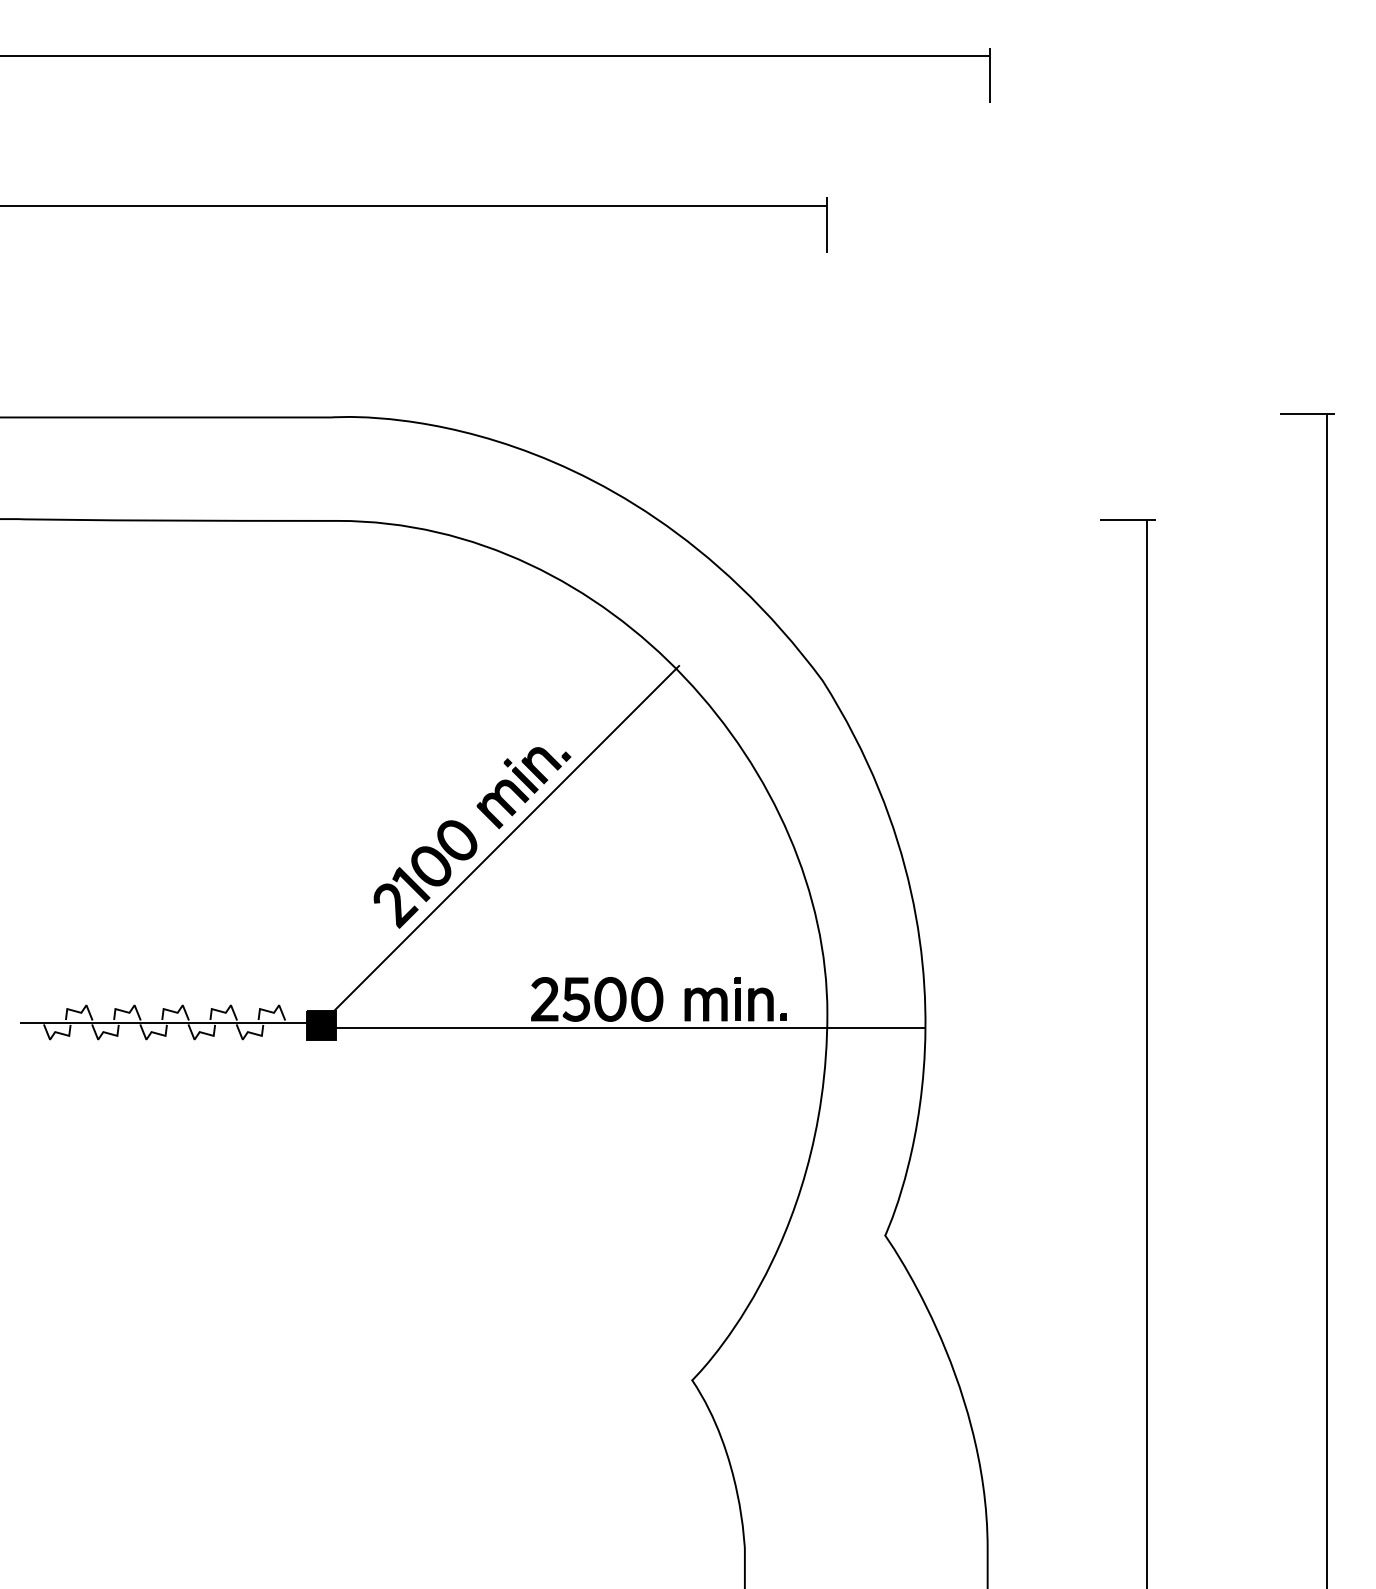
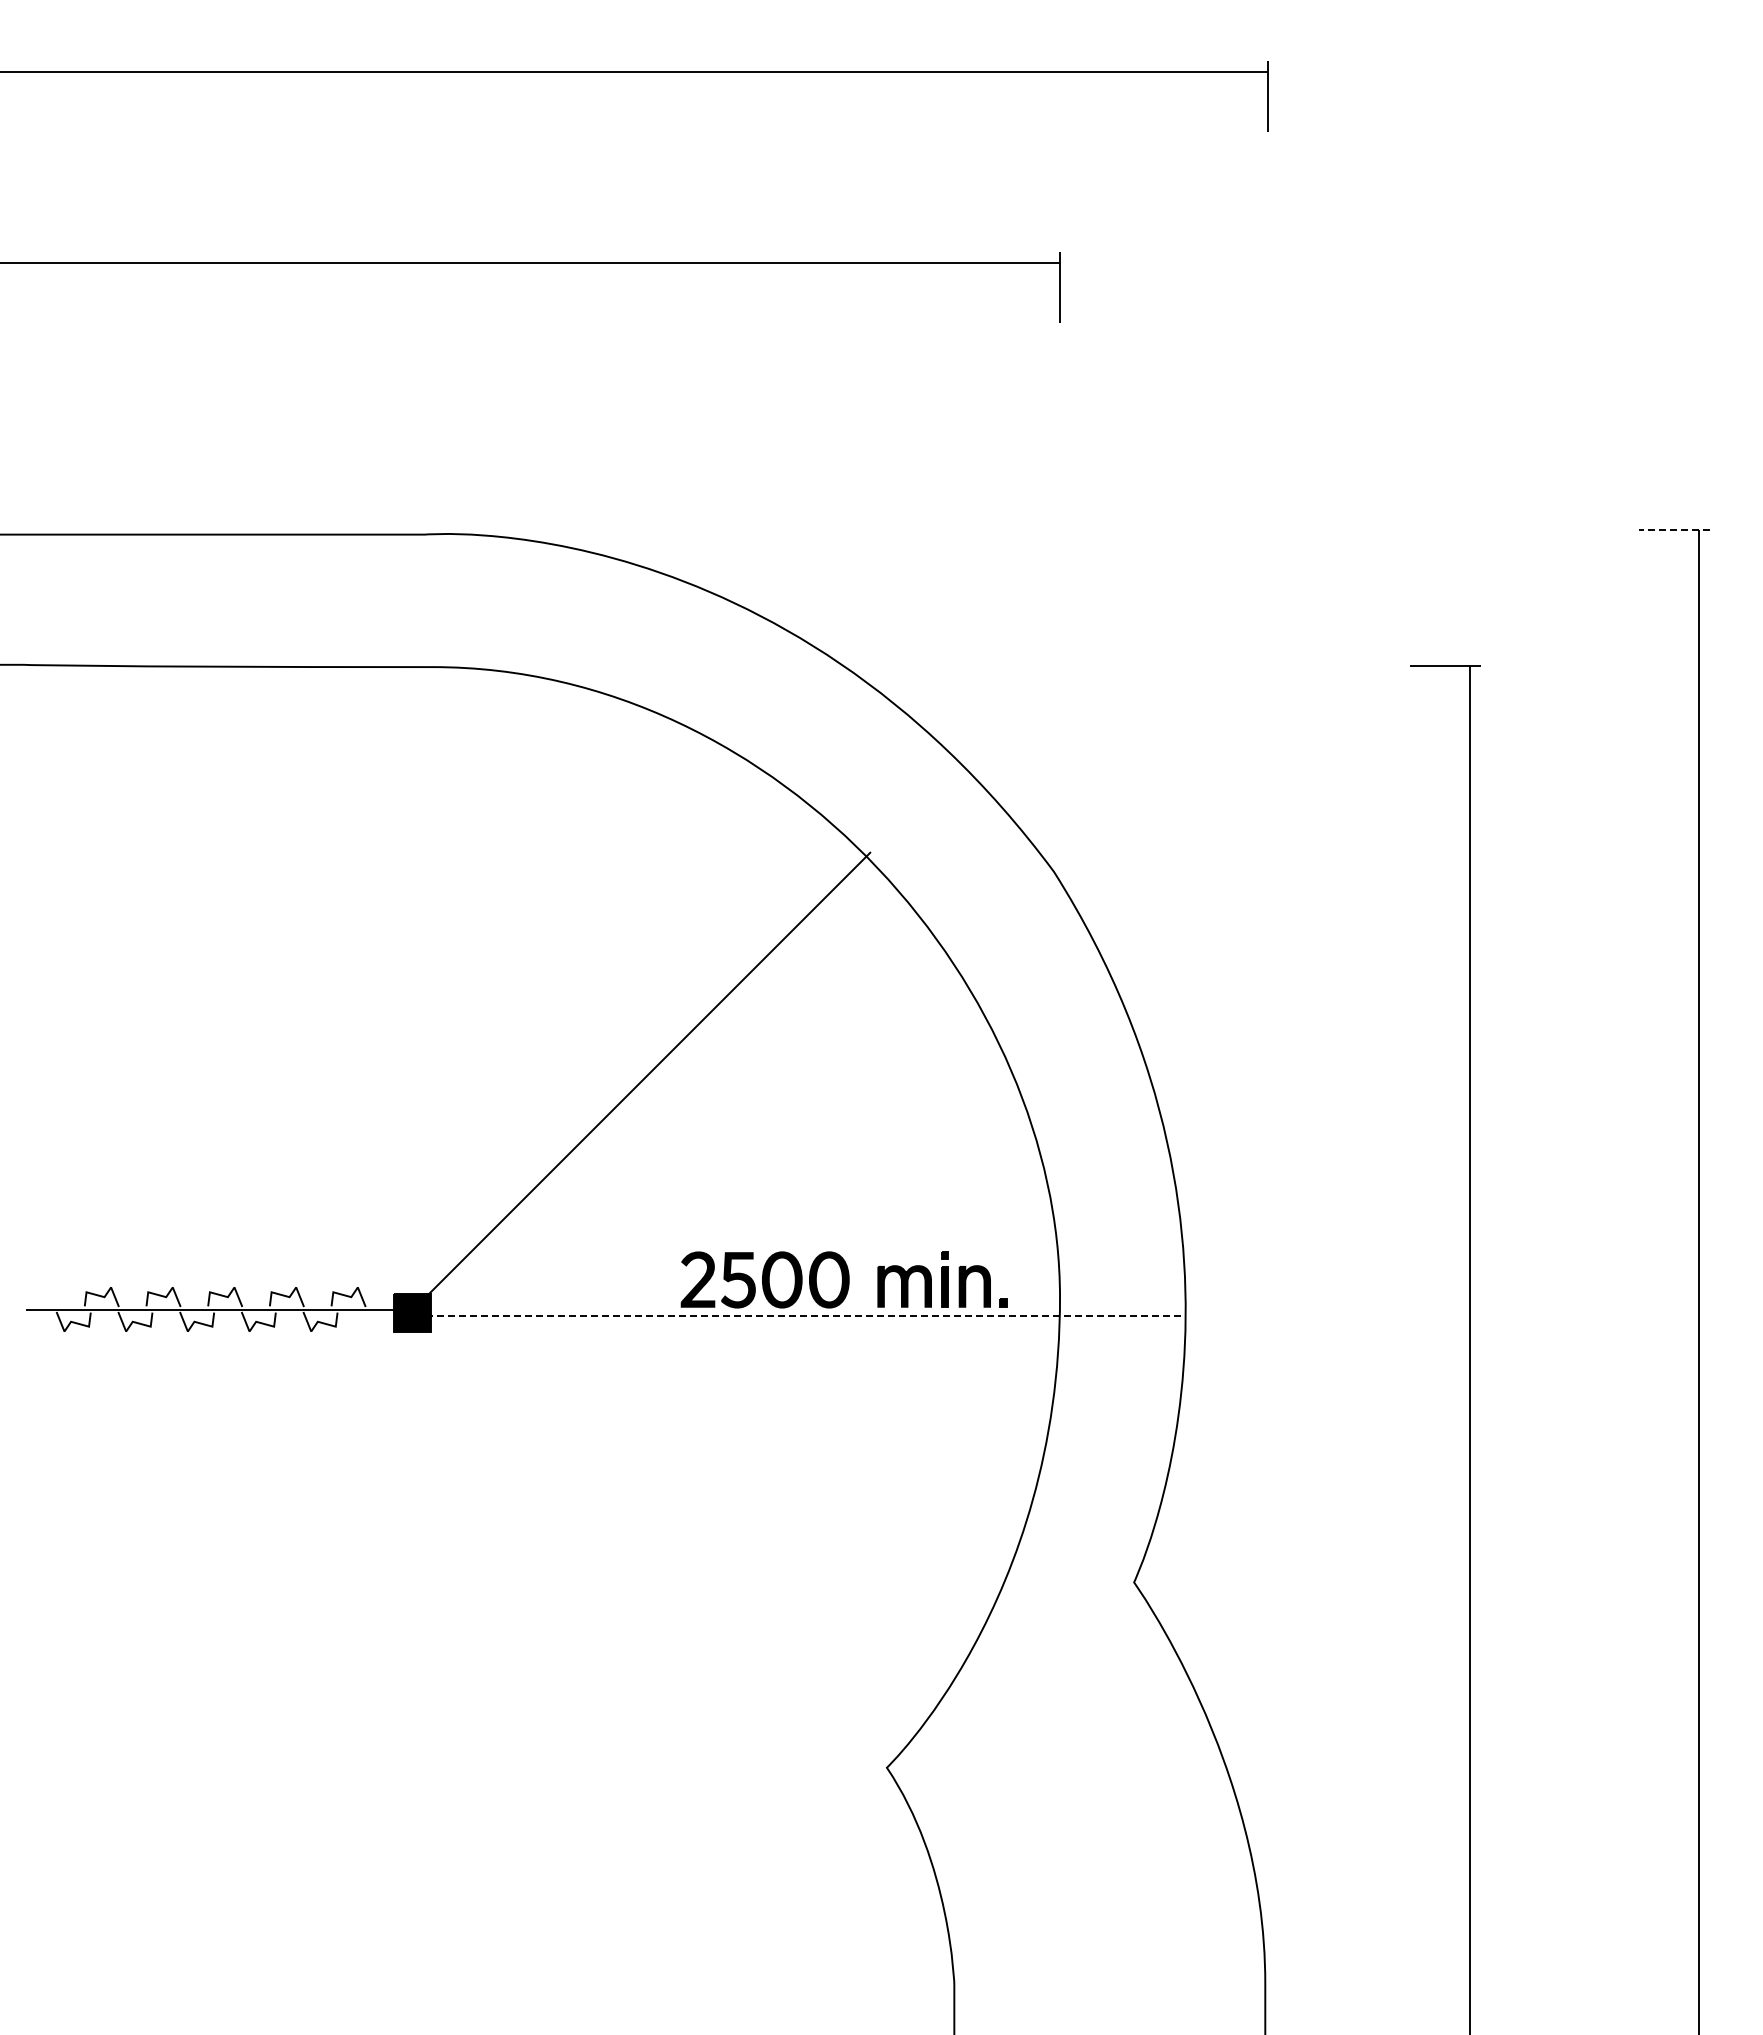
line: (1307, 413) -> (1674, 529), solid -> dashed
part: (472, 838) -> (605, 1073), removed
line: (625, 1027) -> (801, 1316), solid -> dashed

